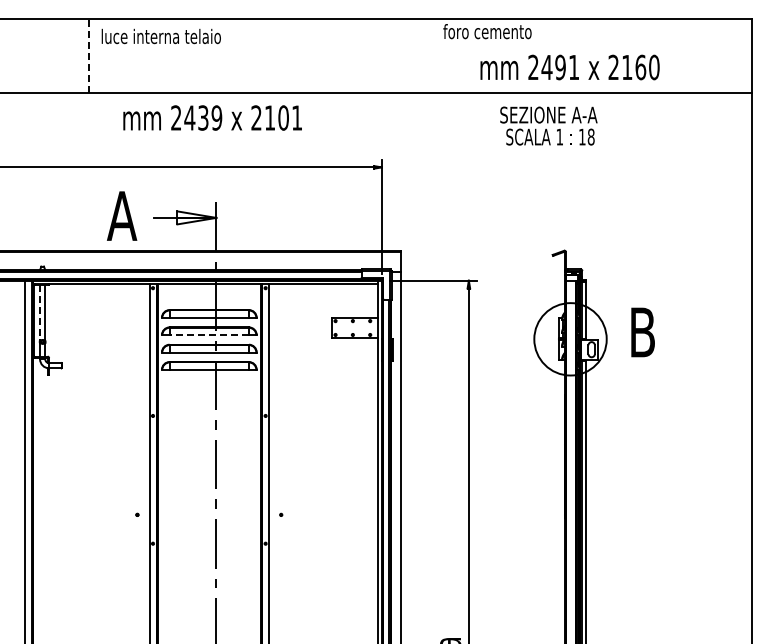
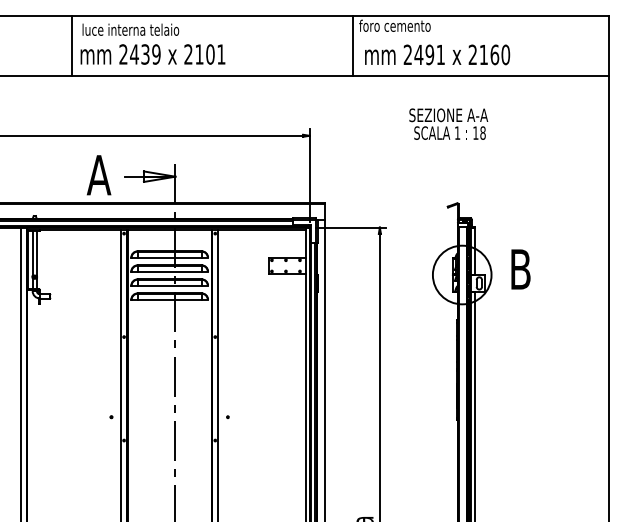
line: (88, 55) -> (71, 45), dashed -> solid
line: (435, 56) -> (352, 45), added
text: (569, 67) -> (437, 54), moved
text: (212, 117) -> (152, 54), moved
text: (548, 125) -> (448, 123), moved
line: (40, 312) -> (32, 253), dashed -> solid
line: (209, 335) -> (169, 271), dashed -> solid

